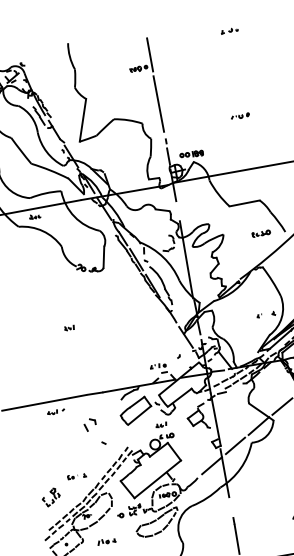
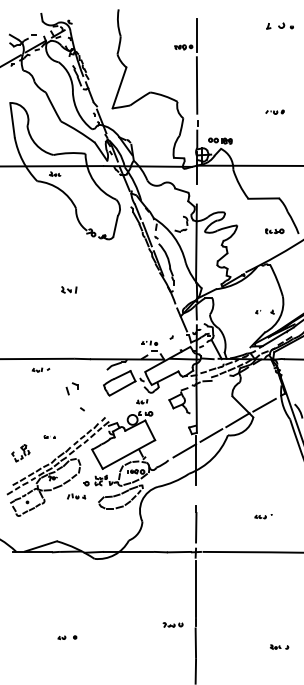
part: (229, 30) -> (279, 25), size x1.6
part: (68, 327) -> (68, 289), size x1.6
part: (76, 475) -> (49, 436), size x0.6
part: (106, 541) -> (76, 496), moved

